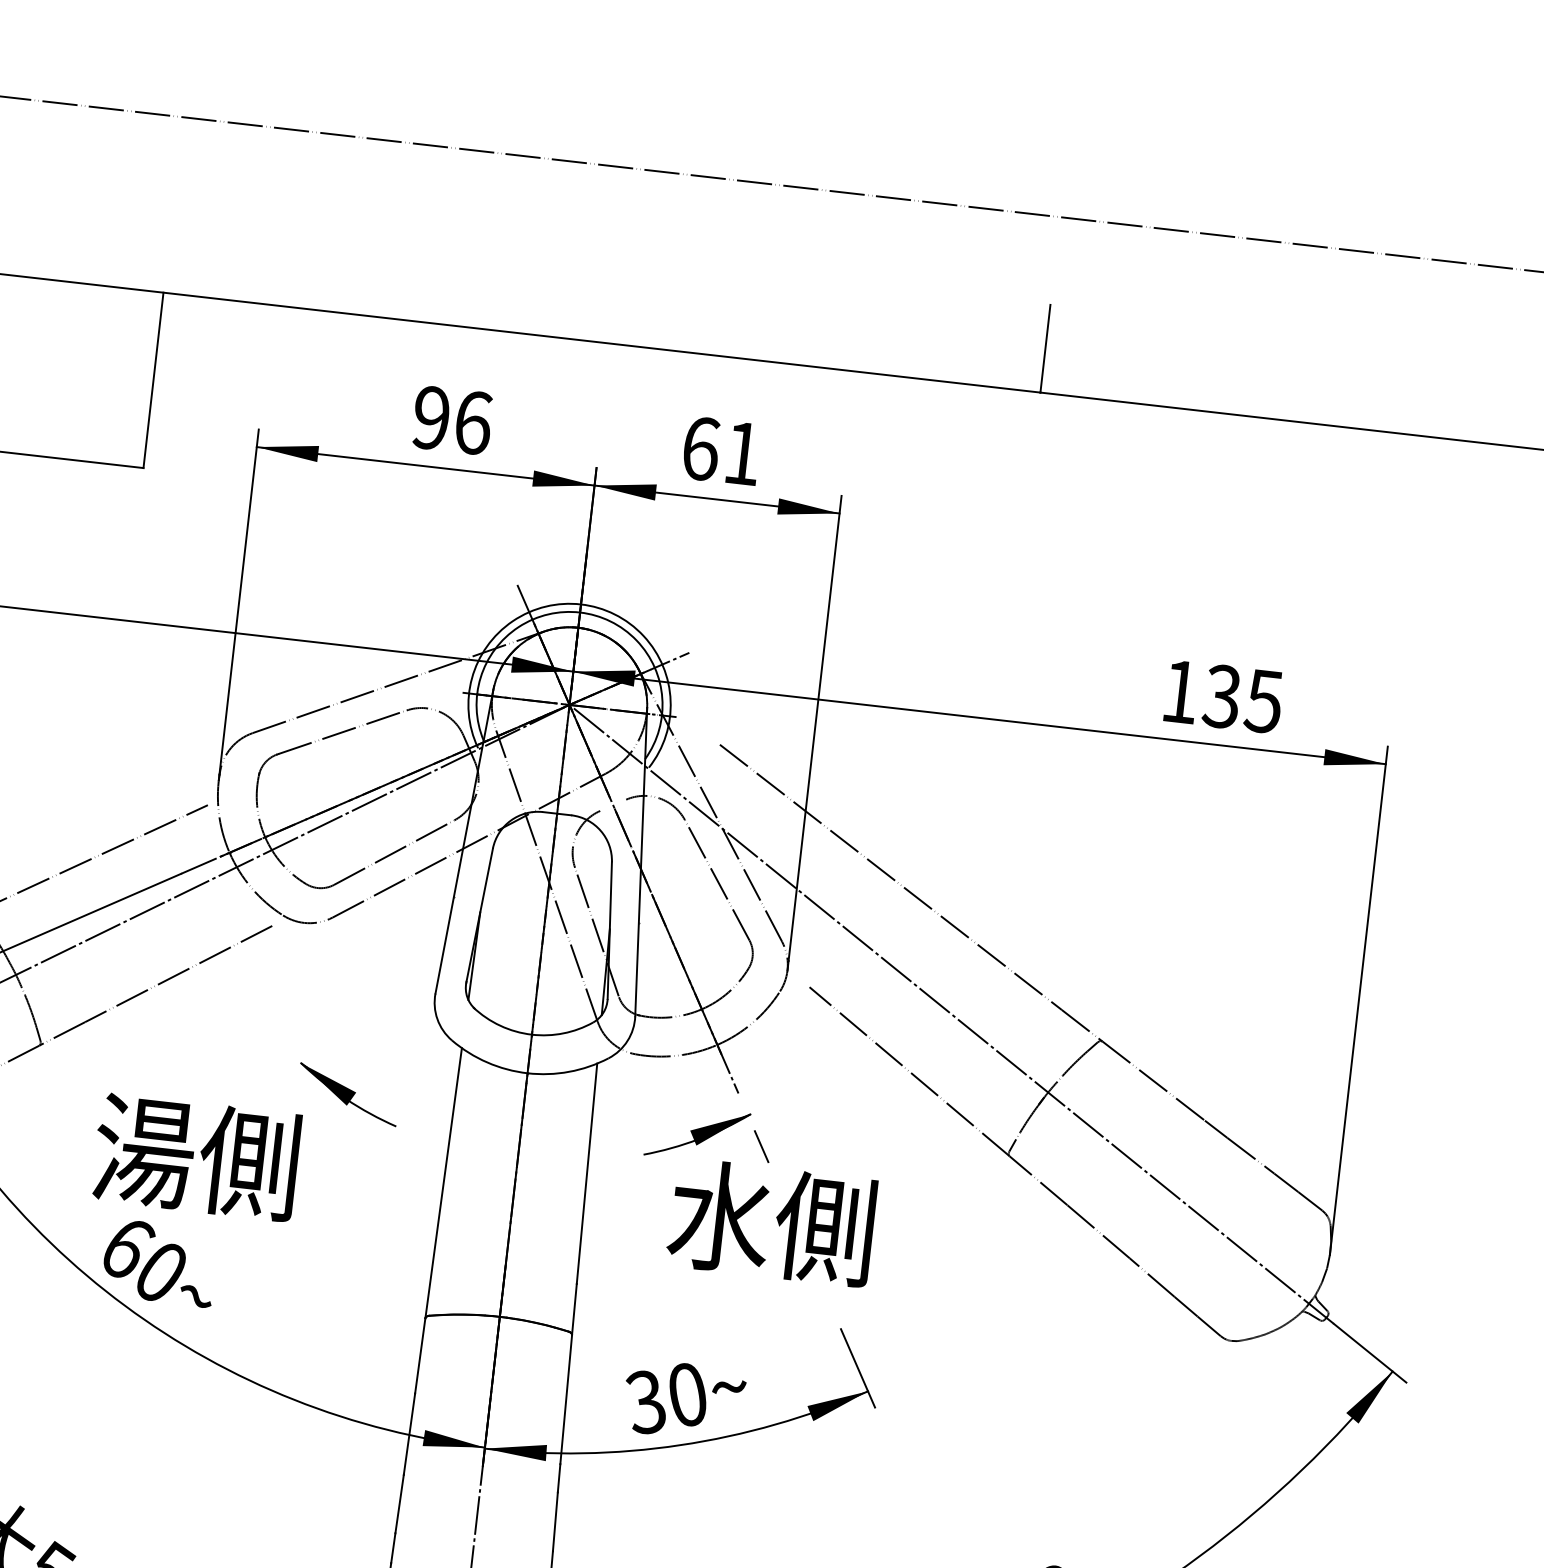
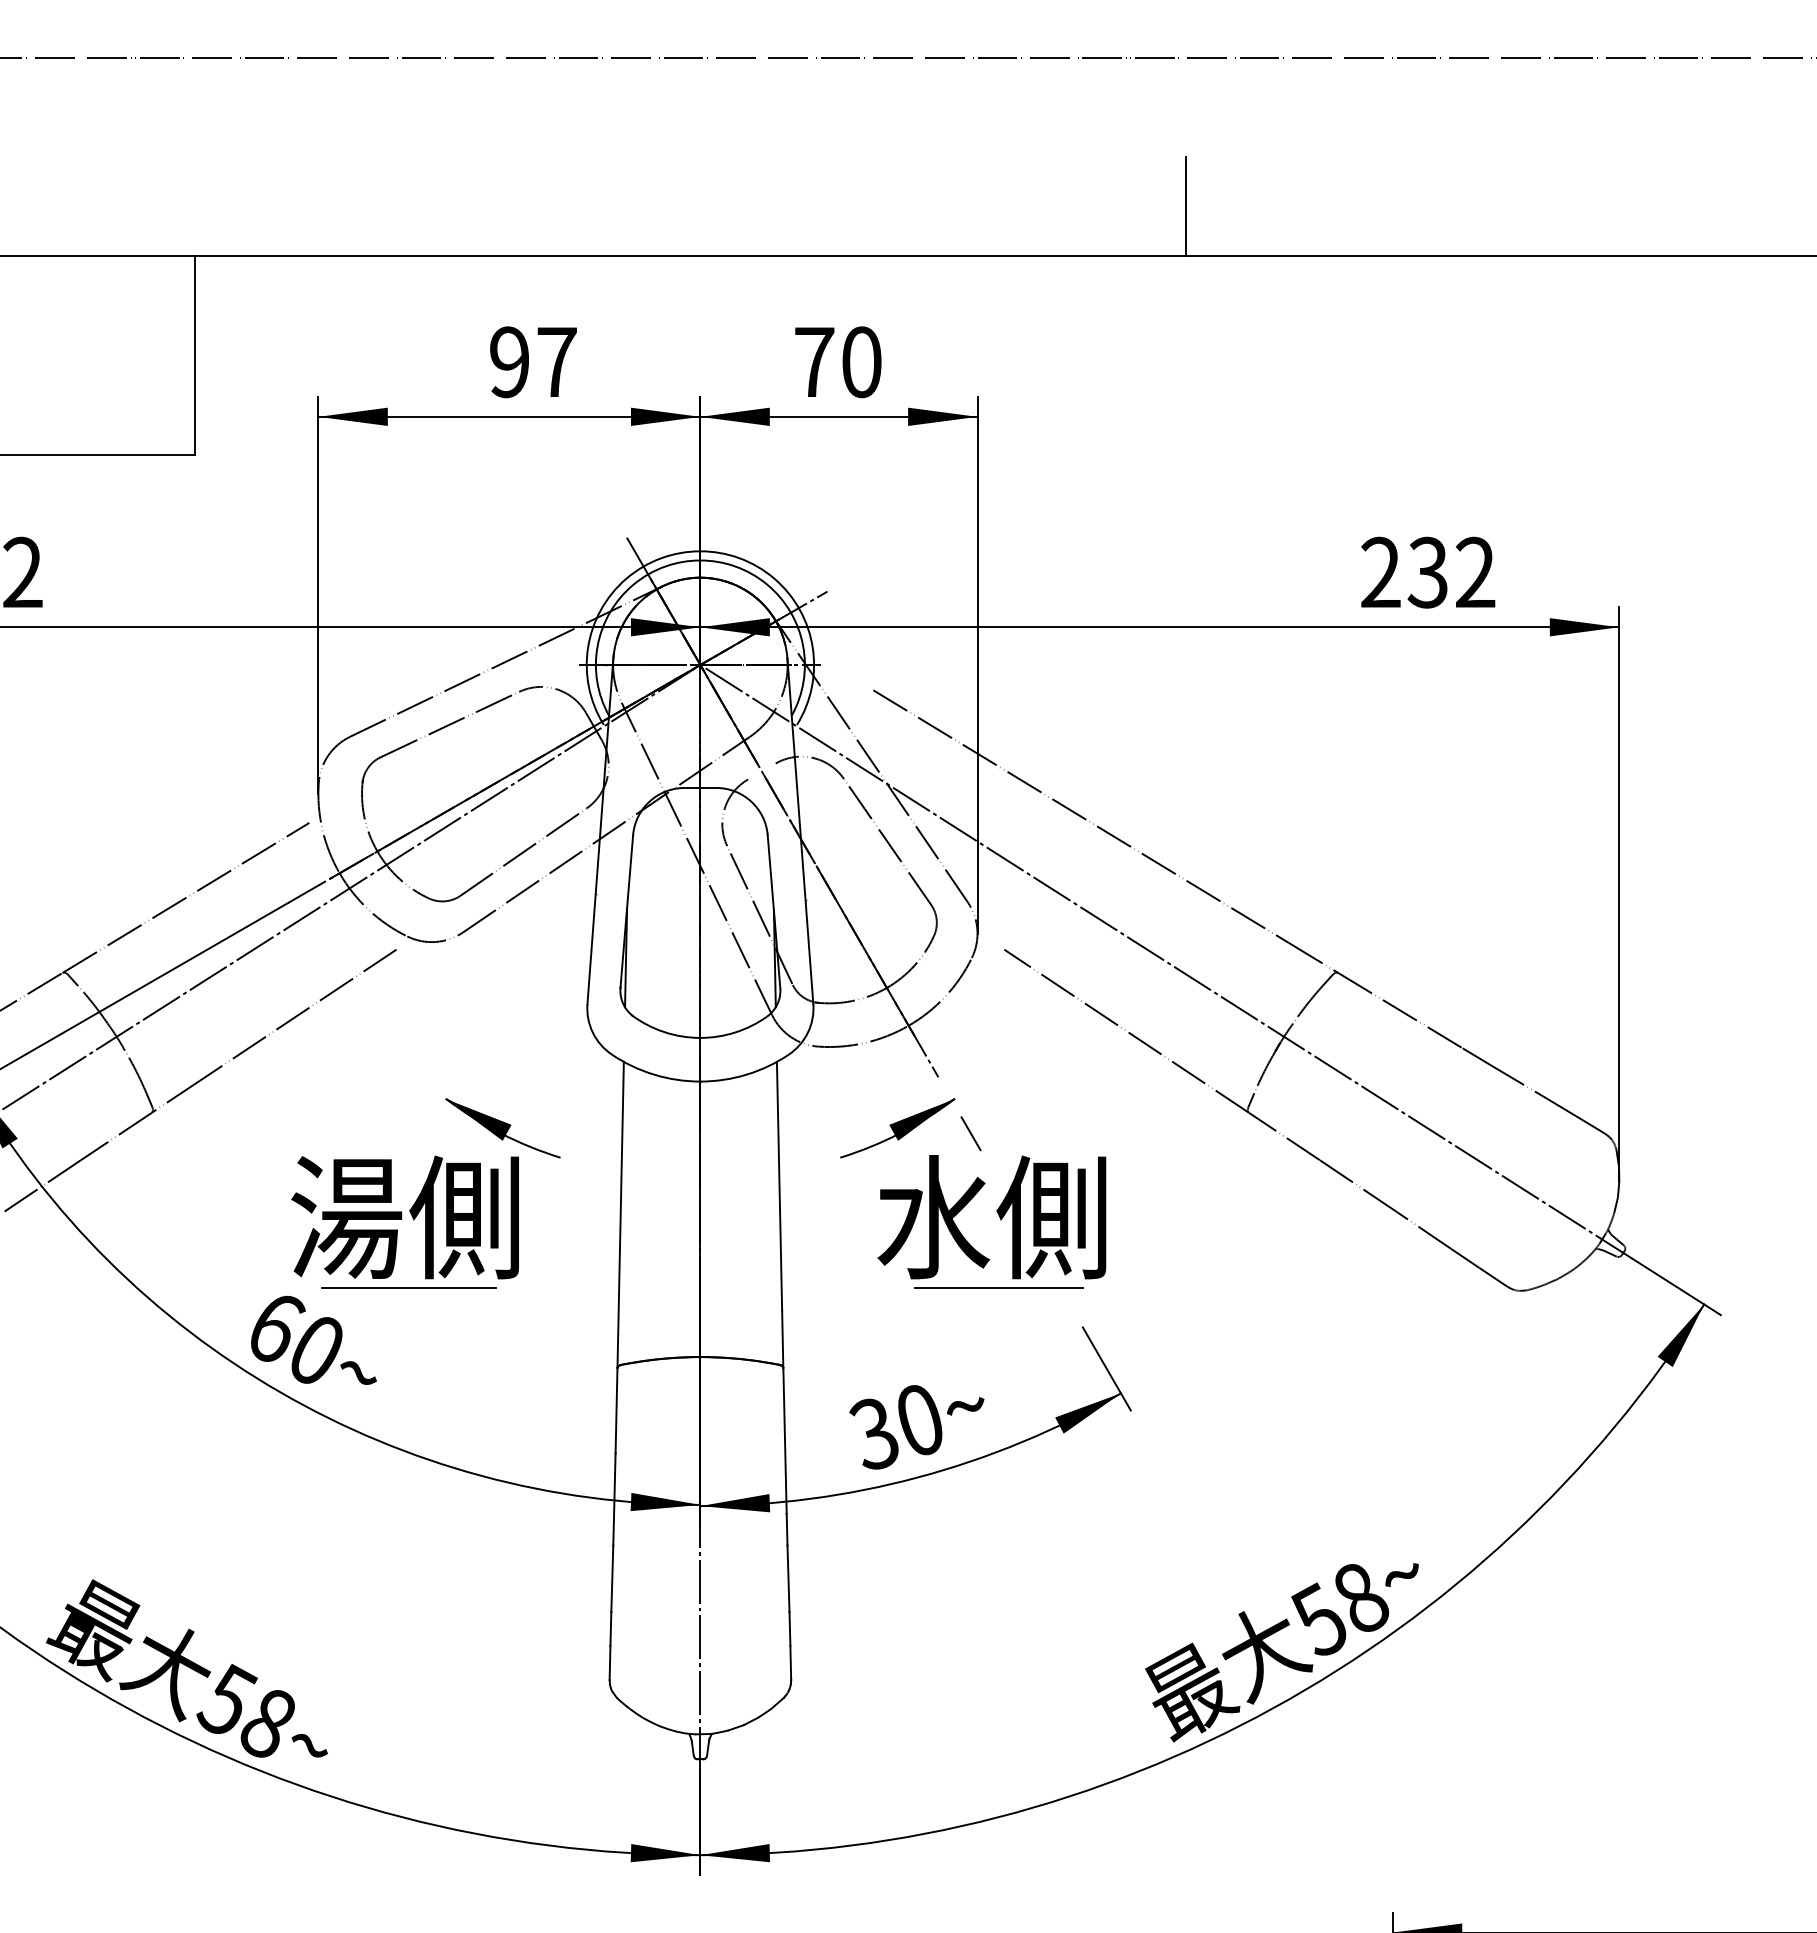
text: (473, 423) -> (557, 362), 96 -> 97
text: (722, 451) -> (838, 362), 61 -> 70
text: (1222, 696) -> (1428, 572), 135 -> 232
text: (195, 1157) -> (404, 1217), moved
line: (248, 1226) -> (408, 1288), added
line: (770, 1285) -> (998, 1287), added

